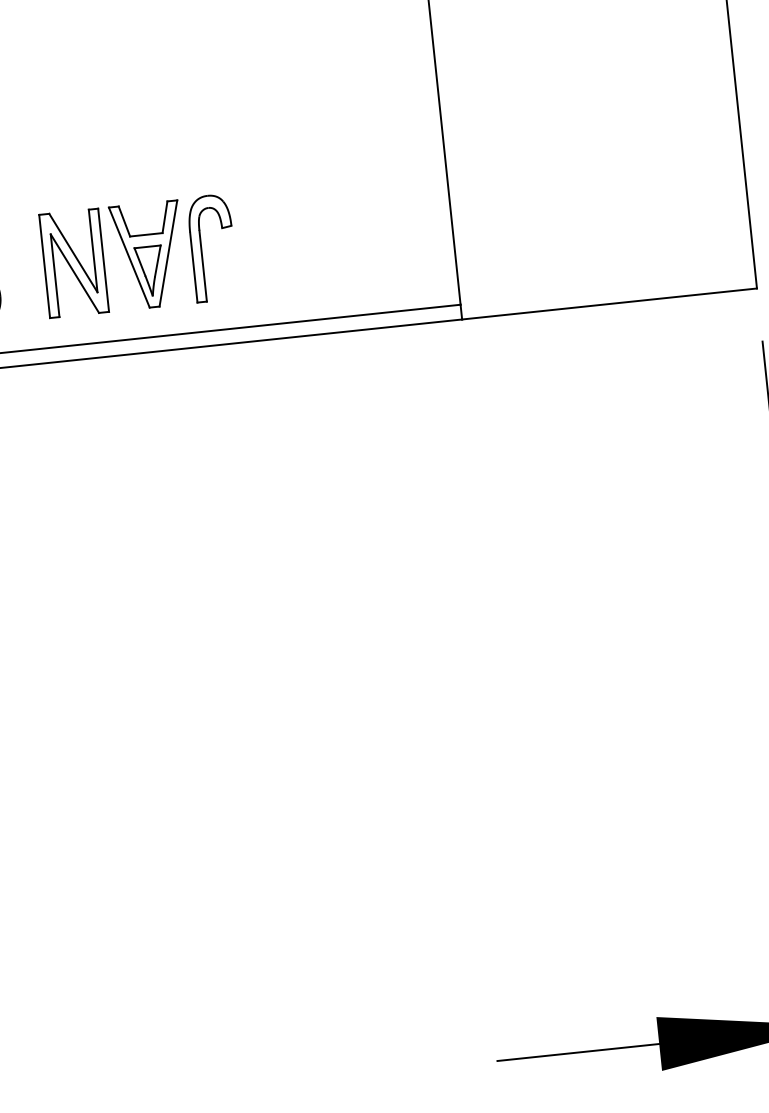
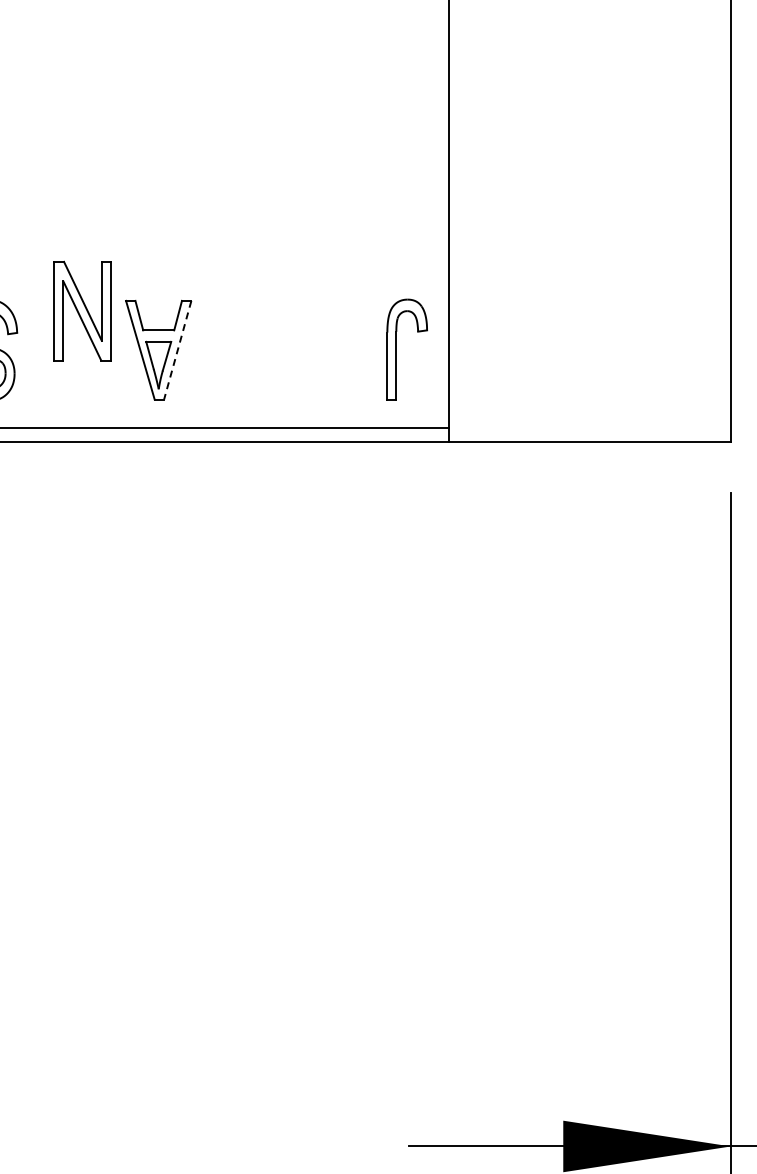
part: (201, 249) -> (396, 349), moved
line: (168, 253) -> (177, 350), solid -> dashed
part: (73, 262) -> (82, 310), moved

